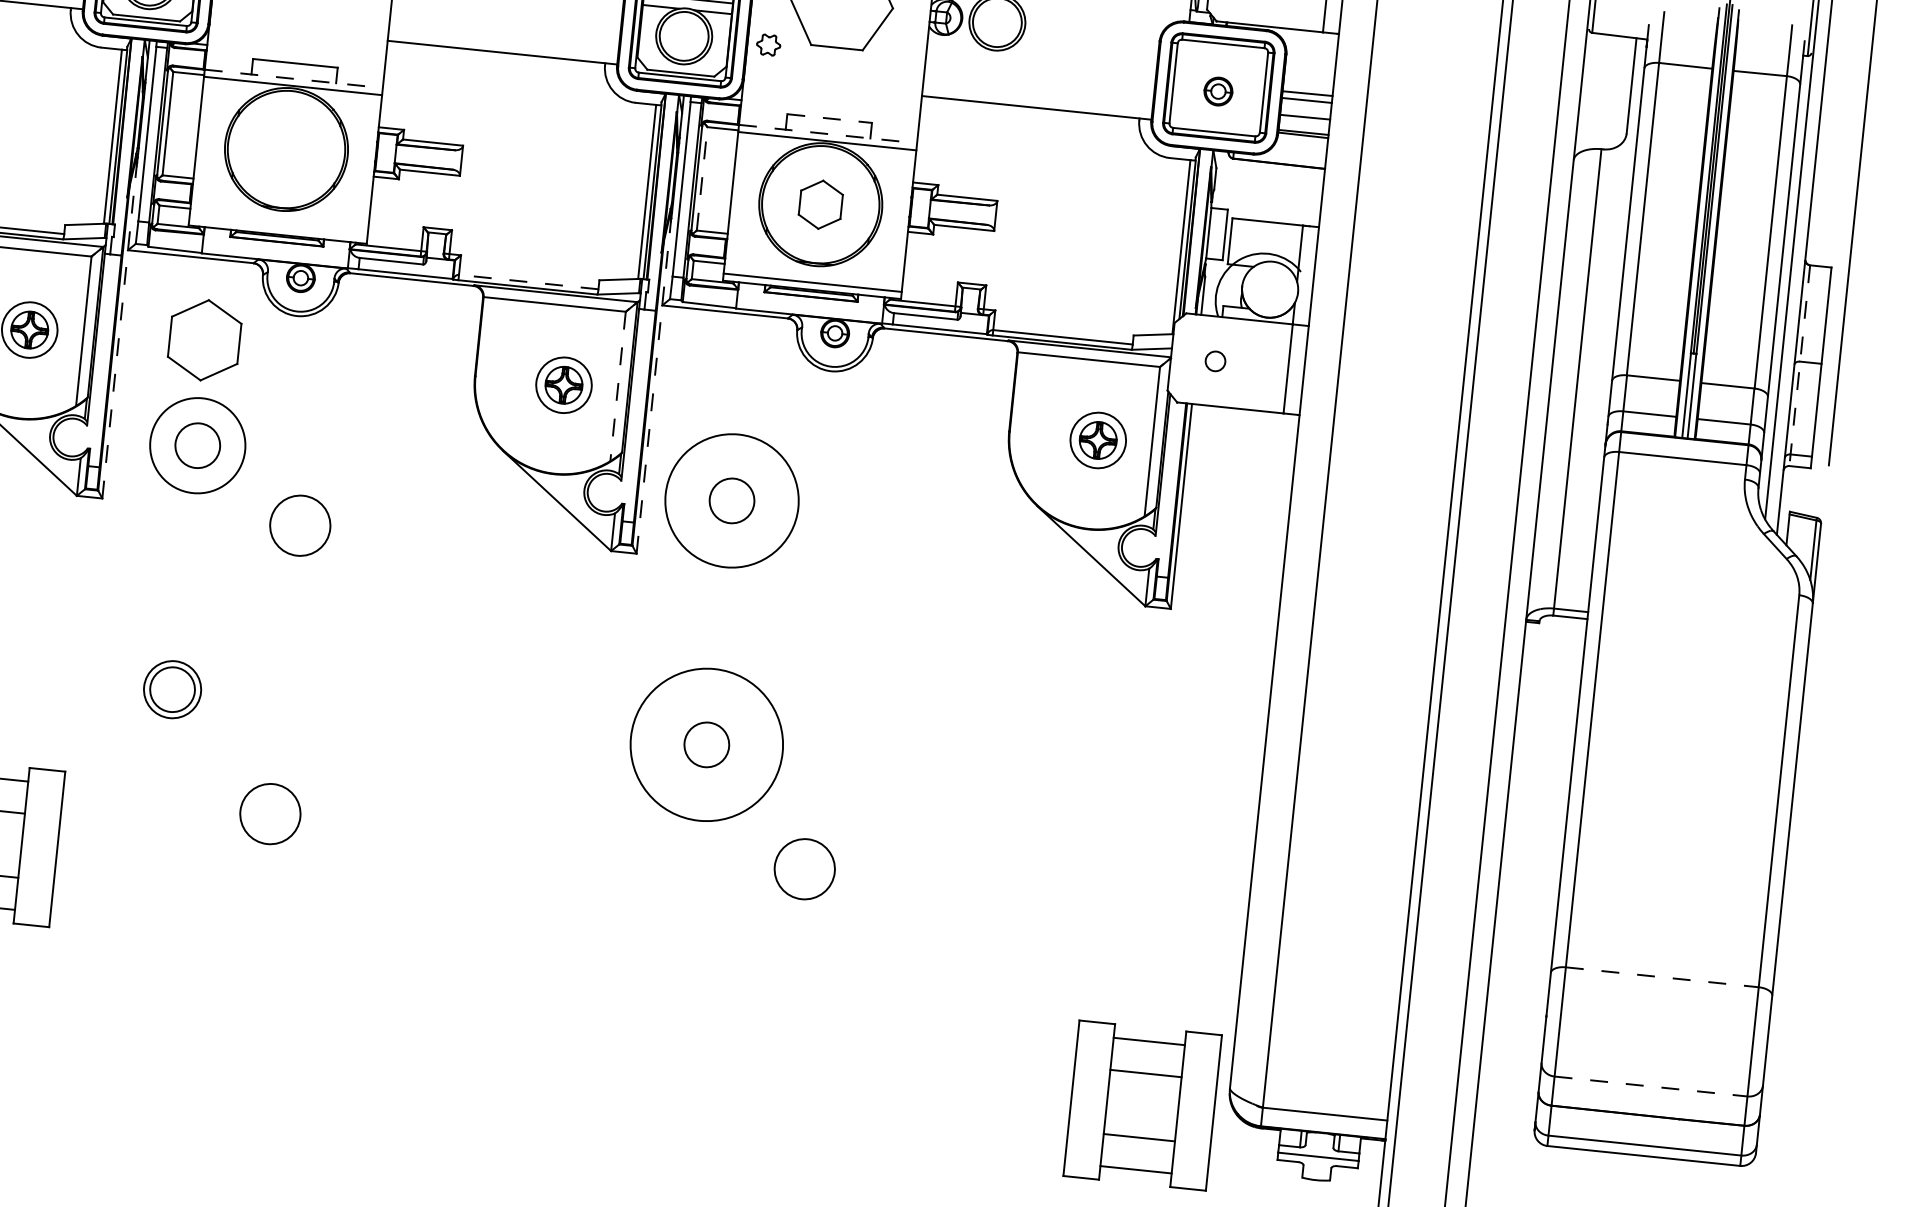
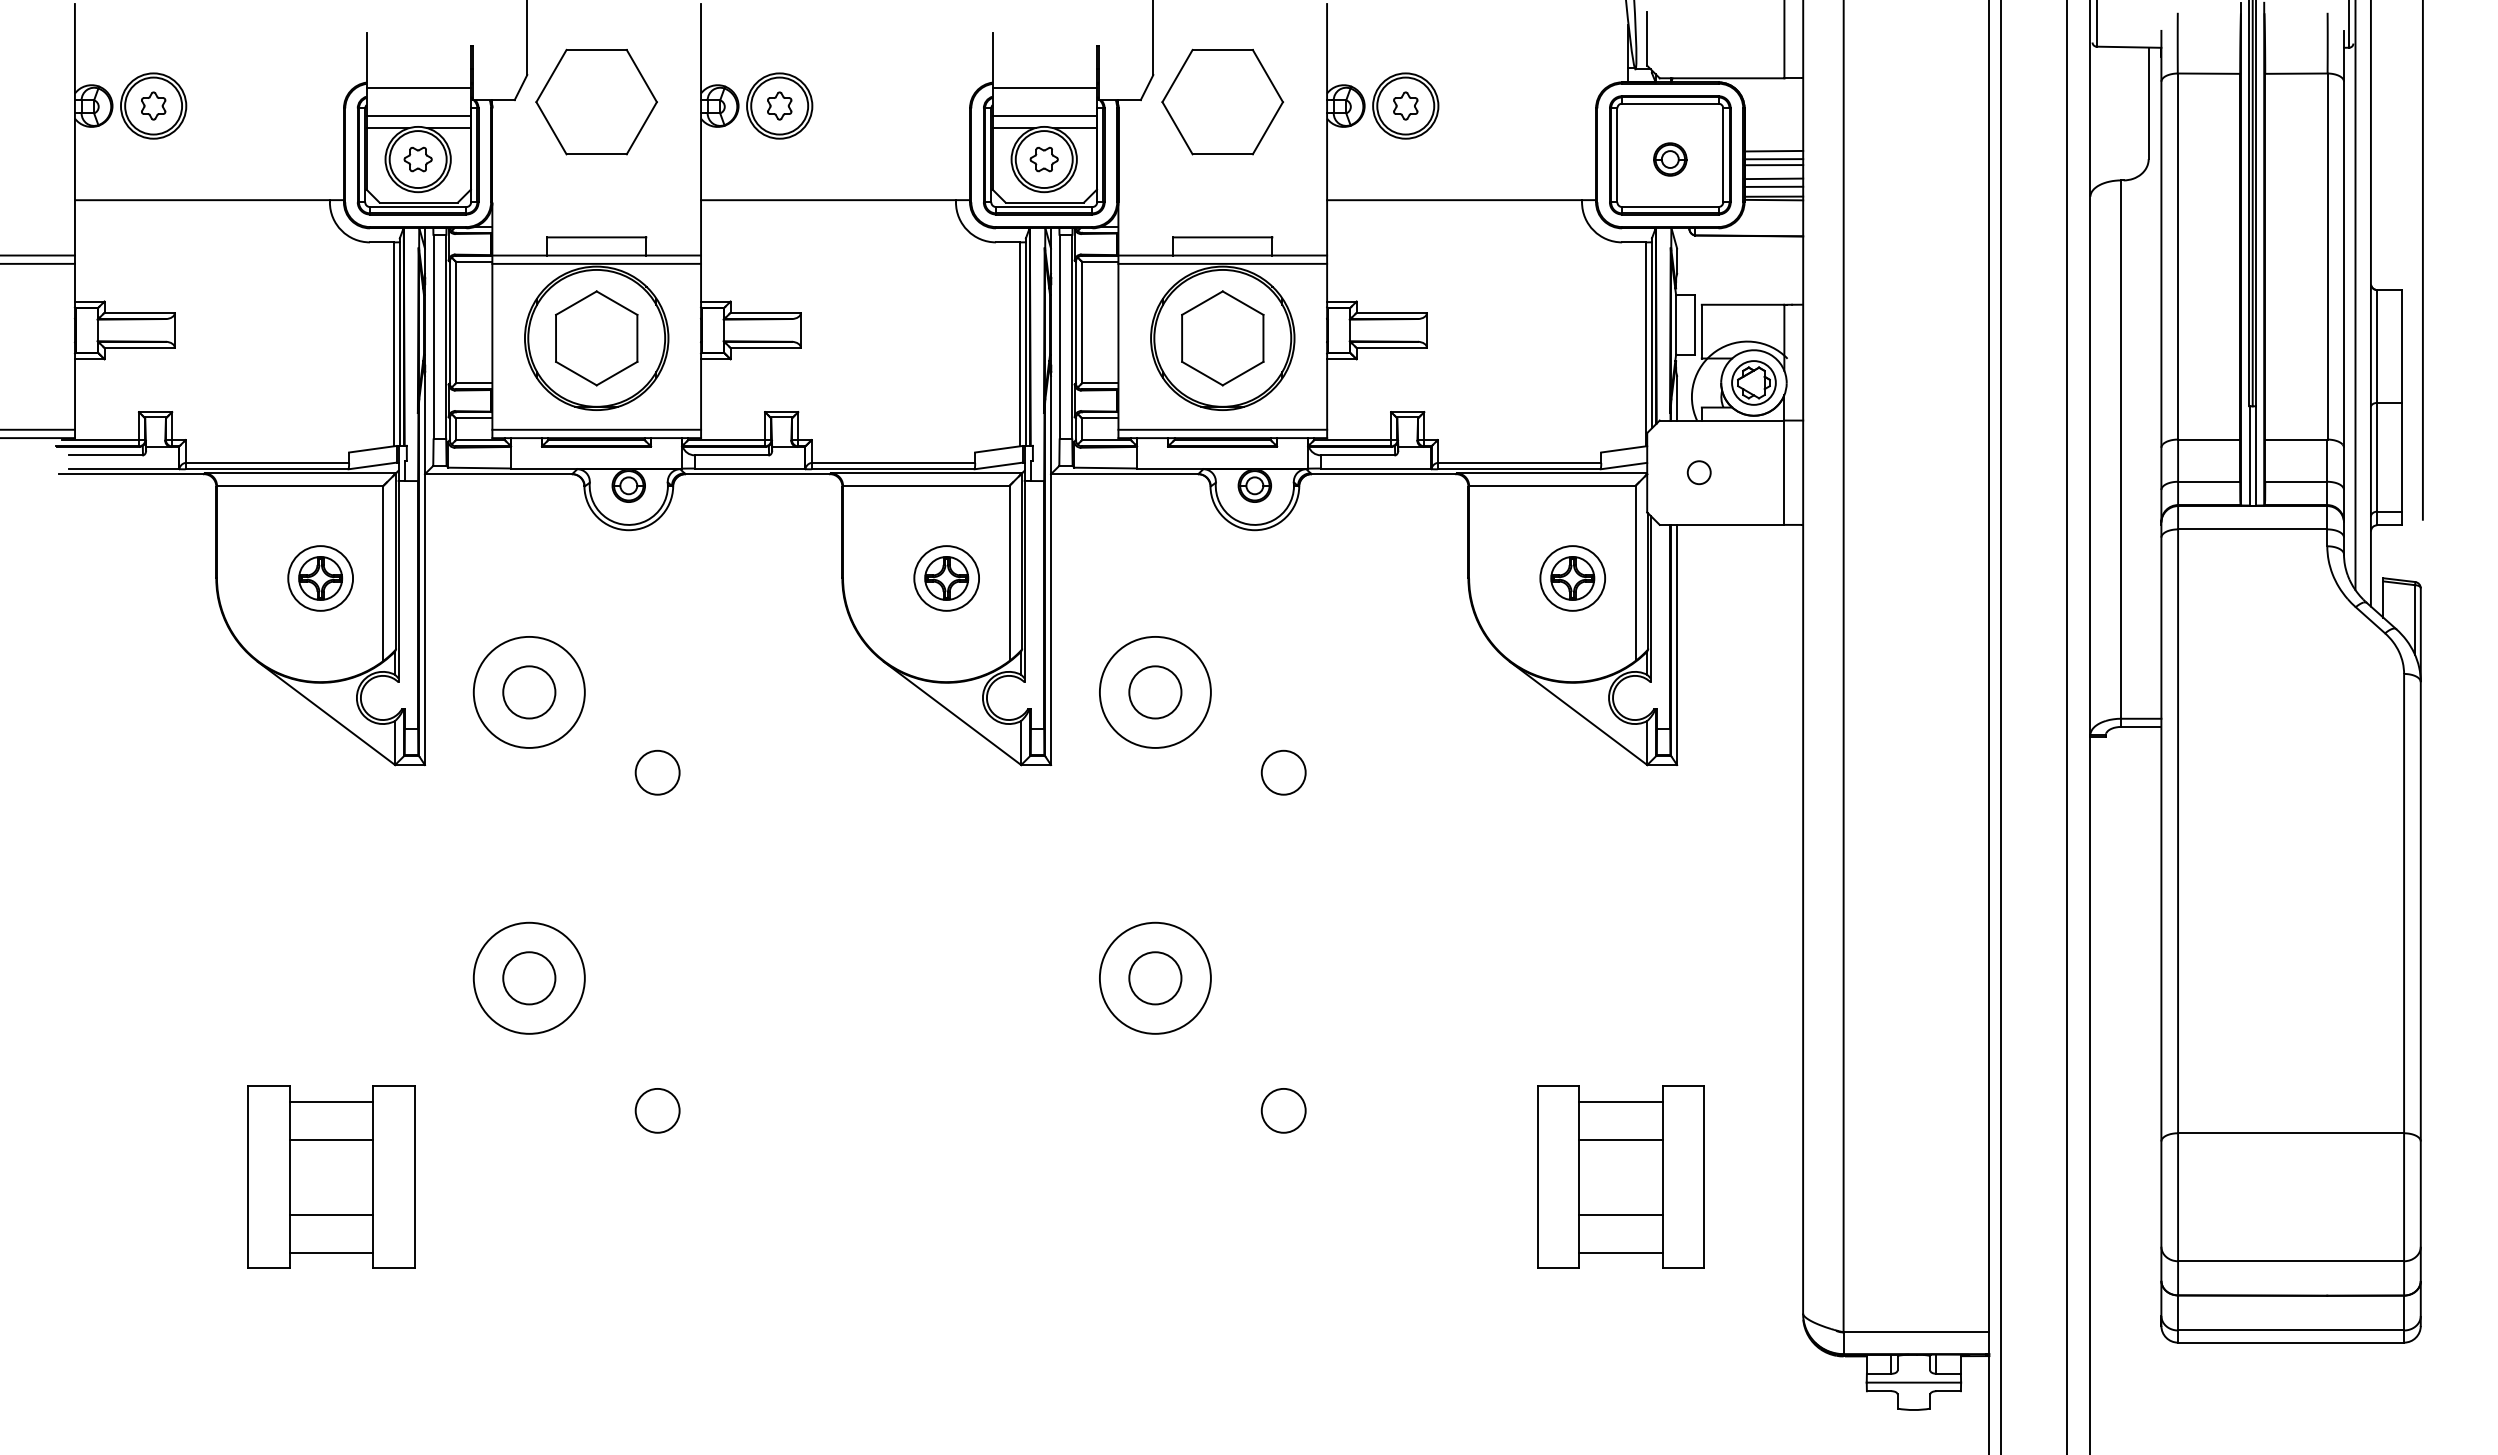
part: (997, 22) -> (1405, 105), added
part: (768, 45) -> (1043, 159), moved
line: (294, 78) -> (597, 255), dashed -> solid
line: (1305, 105) -> (1773, 165), added
line: (829, 118) -> (1222, 237), dashed -> solid
line: (1304, 123) -> (1773, 186), added
line: (828, 134) -> (1223, 255), dashed -> solid
line: (702, 178) -> (1082, 322), dashed -> solid
part: (820, 204) -> (1222, 338), size x1.67
line: (278, 227) -> (596, 429), added
line: (528, 282) -> (893, 463), dashed -> solid
part: (1269, 289) -> (1753, 382), added
line: (119, 330) -> (424, 568), dashed -> solid
part: (204, 340) -> (596, 338), moved
line: (1800, 365) -> (2377, 407), dashed -> solid
line: (618, 386) -> (1009, 573), dashed -> solid
line: (654, 386) -> (1051, 568), dashed -> solid
circle: (731, 500) -> (1154, 691), size x0.71
circle: (300, 525) -> (657, 772), size x0.62
circle: (834, 580) -> (1283, 772), added
circle: (171, 688) -> (528, 977), size x1.67
circle: (706, 744) -> (1154, 977), size x0.62
circle: (270, 813) -> (657, 1110), size x0.62
circle: (804, 869) -> (1283, 1110), size x0.62
line: (1662, 977) -> (2291, 1133), dashed -> solid
line: (1651, 1086) -> (2291, 1261), dashed -> solid
part: (1142, 1104) -> (1620, 1176), moved

